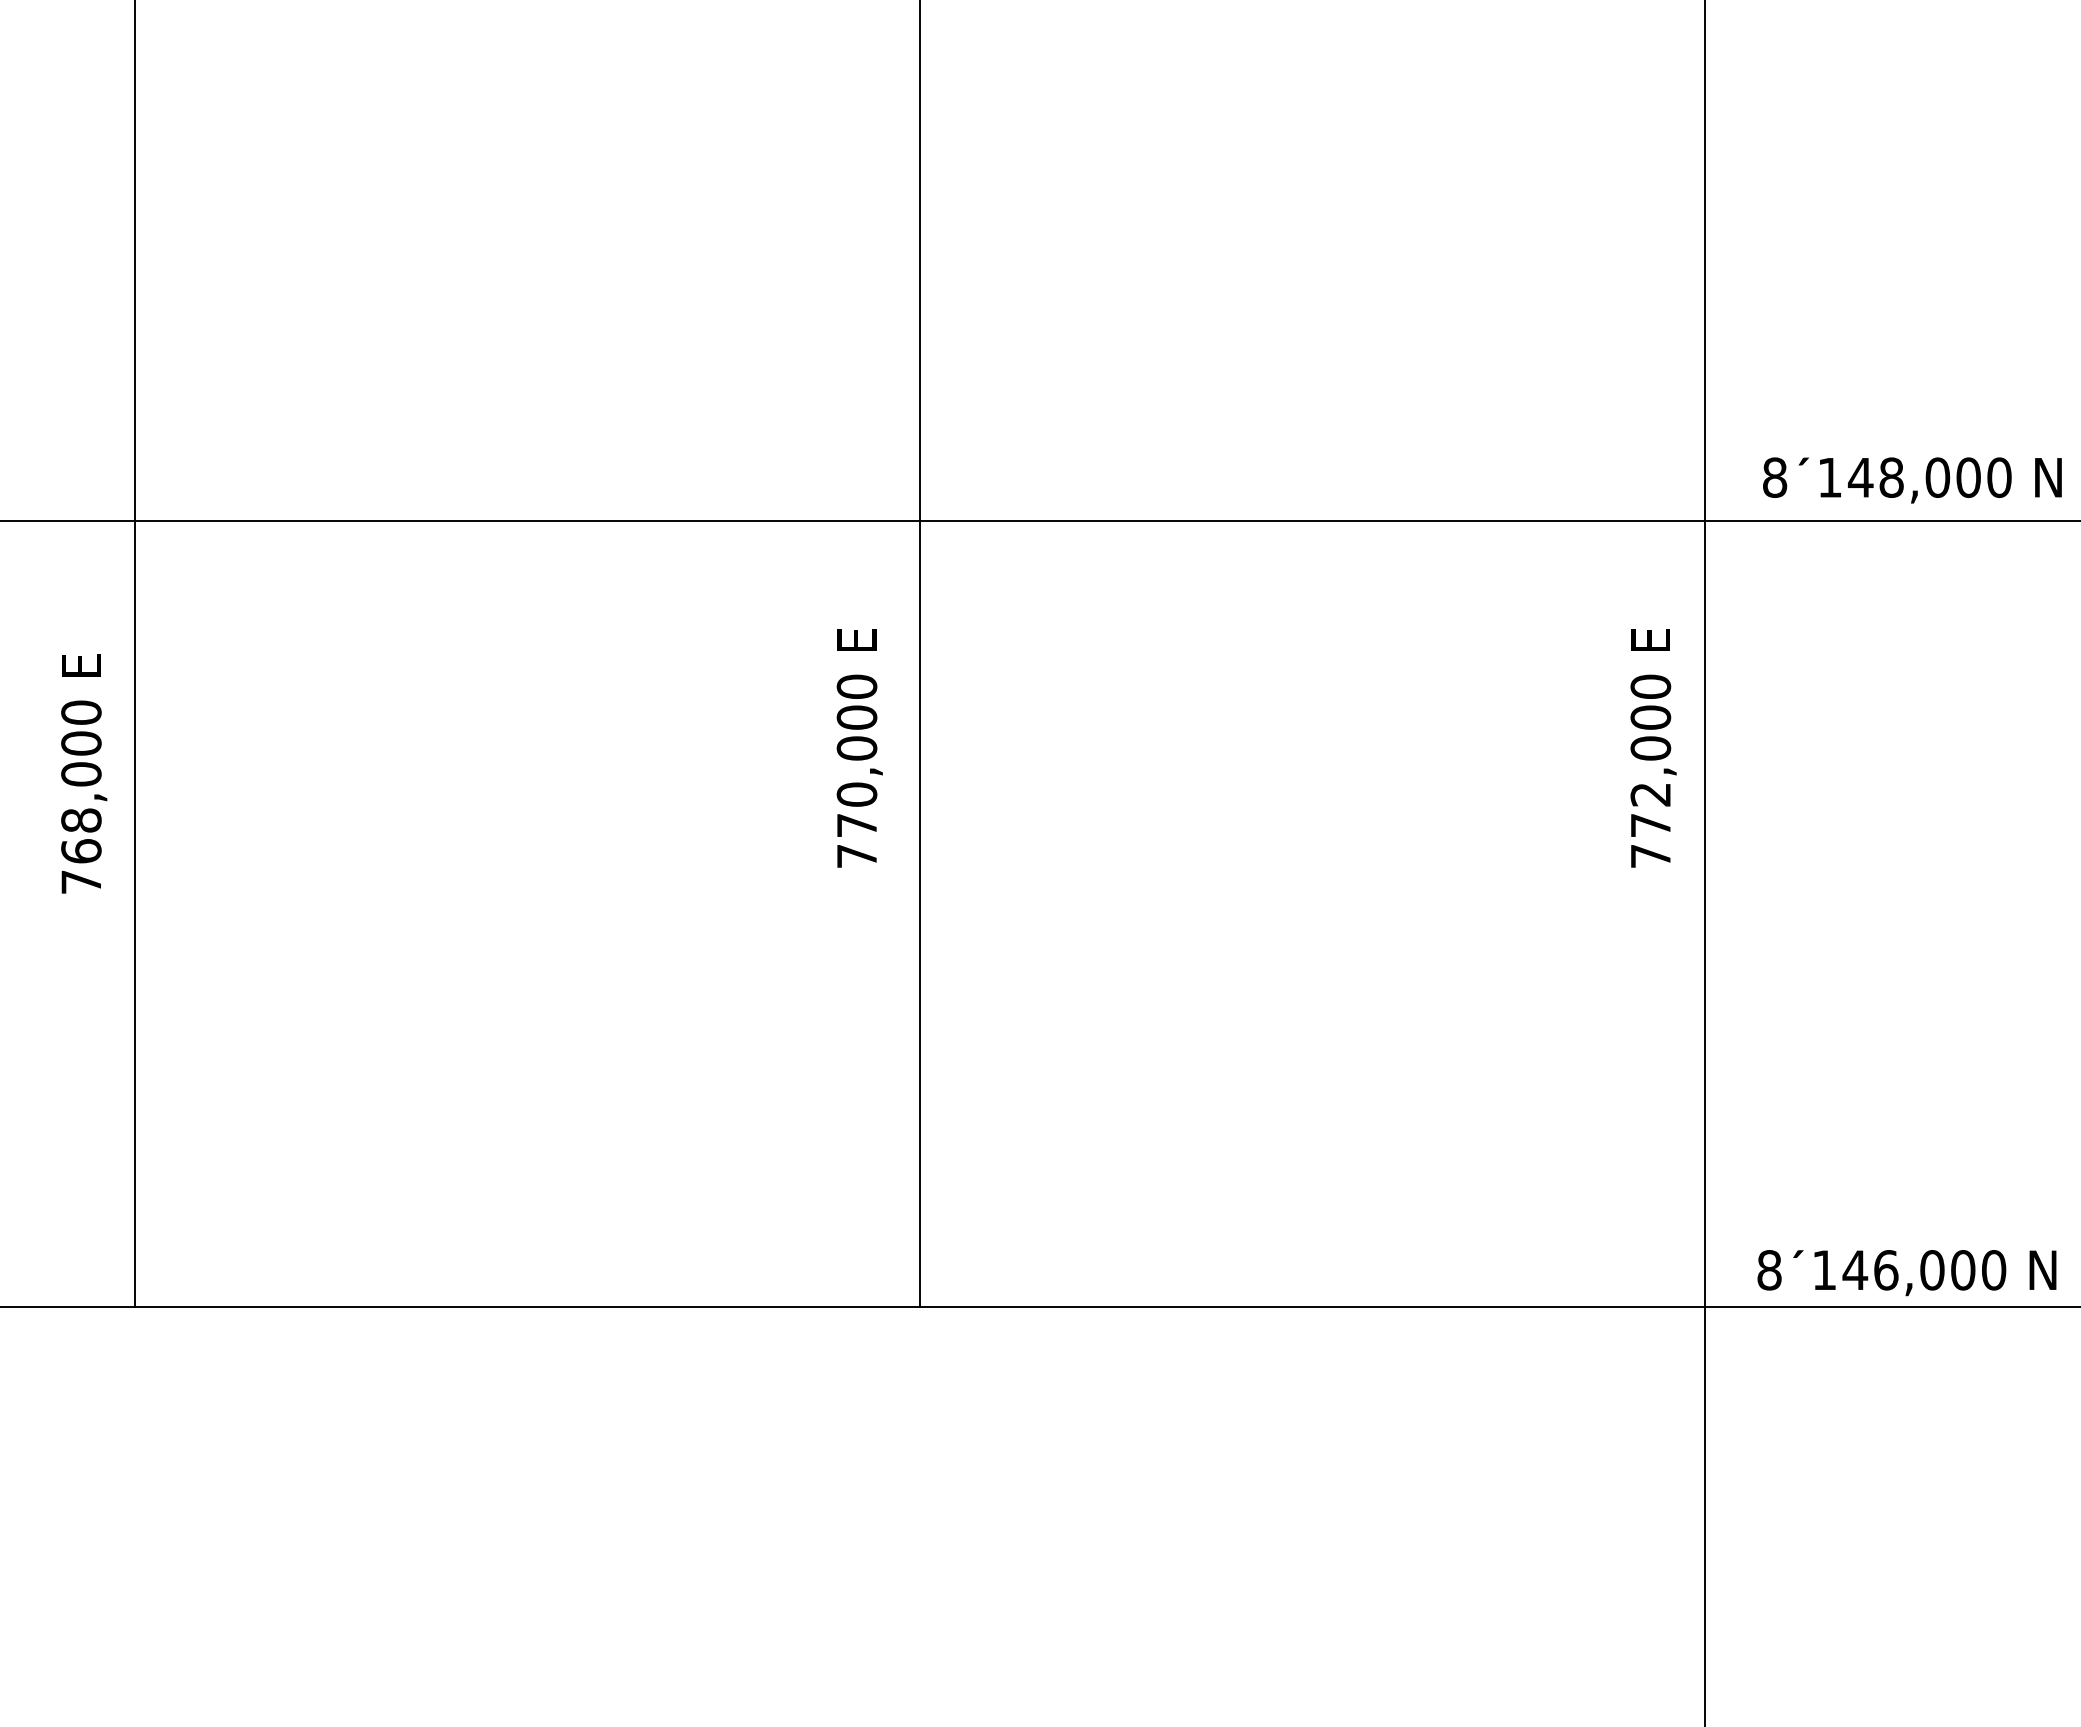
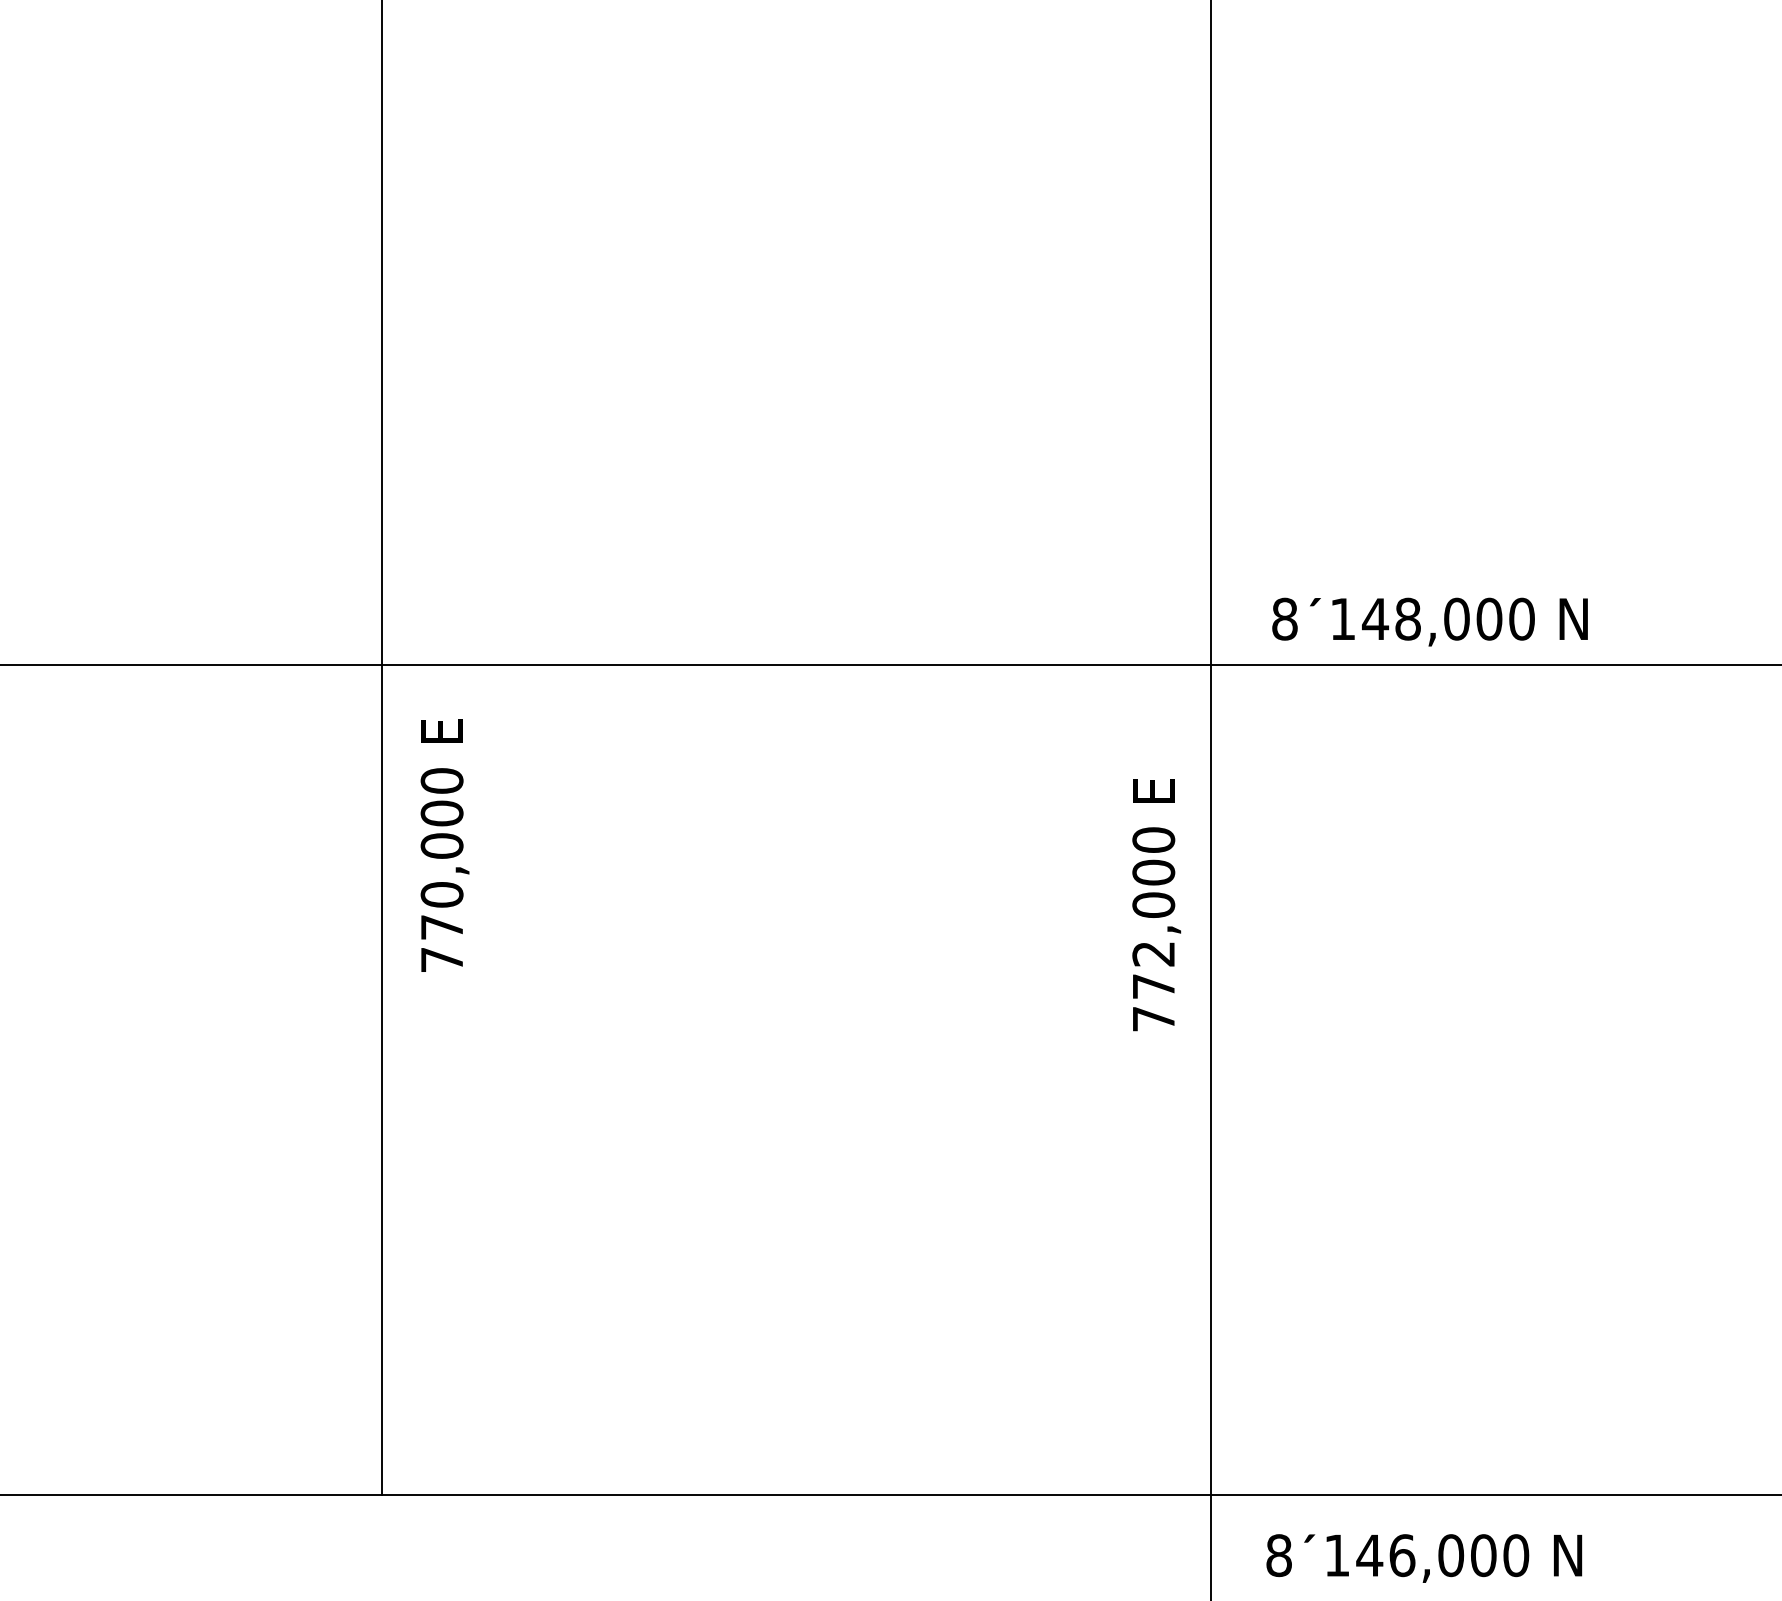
text: (859, 748) -> (444, 846), moved
text: (1906, 1273) -> (1423, 1559), moved

